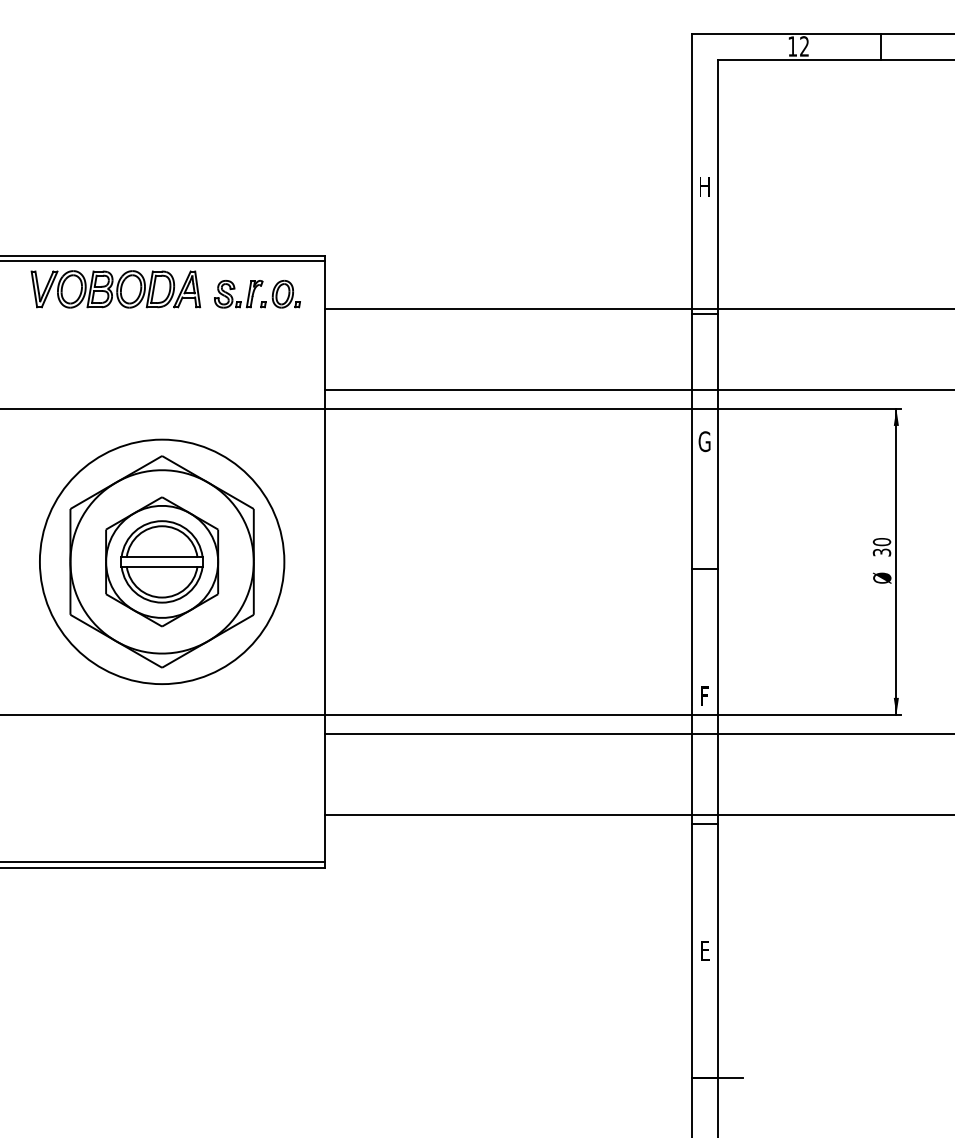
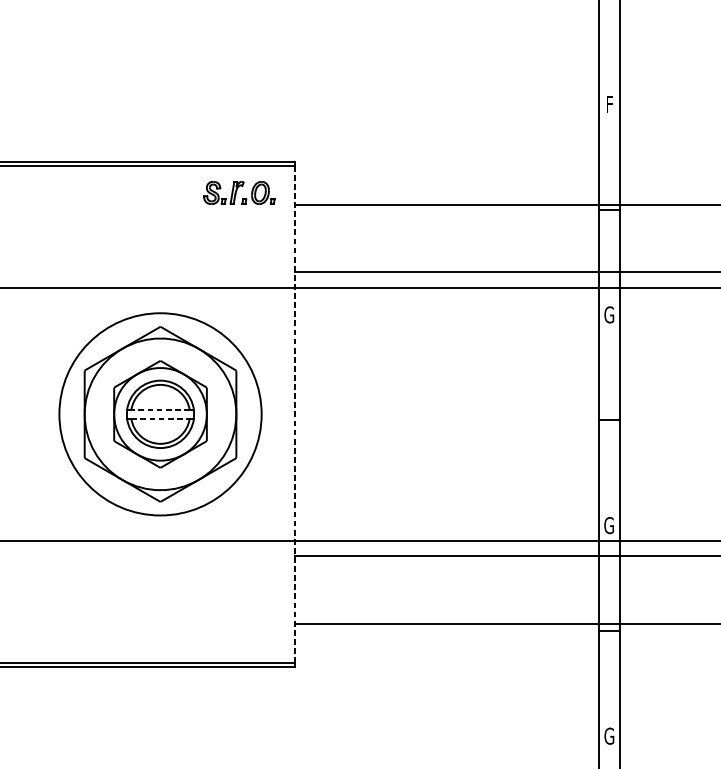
text: (704, 186) -> (609, 103), H -> F
part: (115, 289) -> (121, 189), removed
line: (161, 556) -> (160, 409), solid -> dashed
line: (325, 561) -> (295, 414), solid -> dashed
line: (162, 567) -> (160, 418), solid -> dashed
text: (704, 695) -> (609, 524), F -> G
text: (704, 950) -> (609, 735), E -> G

